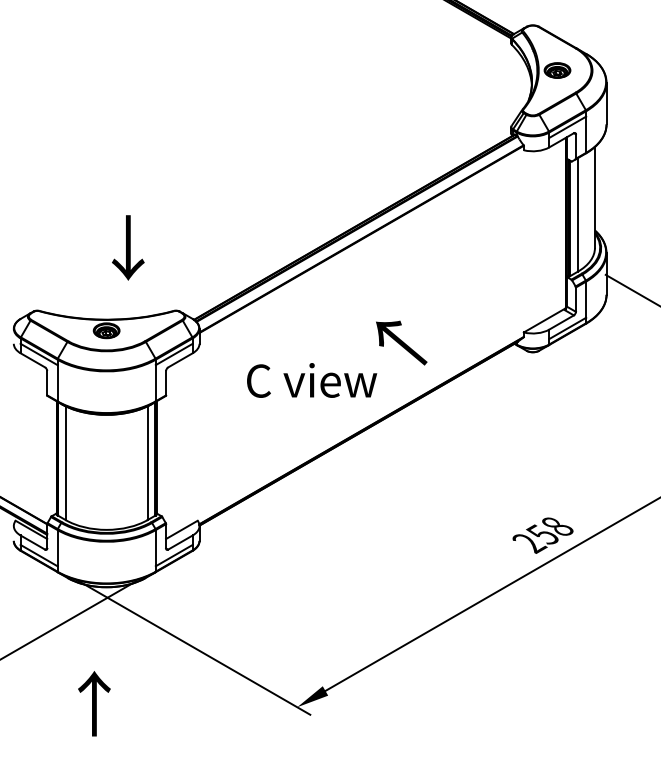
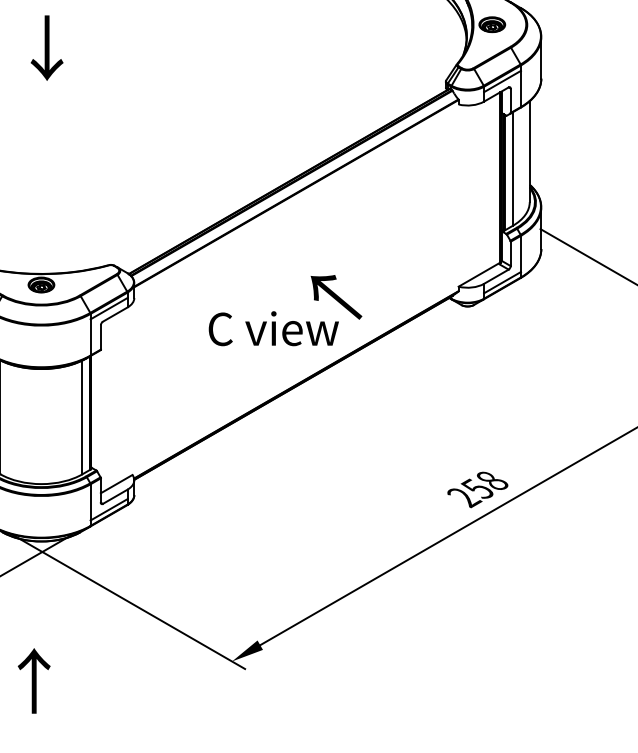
text: (128, 247) -> (47, 47), moved
text: (312, 380) -> (274, 328), moved
text: (94, 703) -> (34, 680), moved

